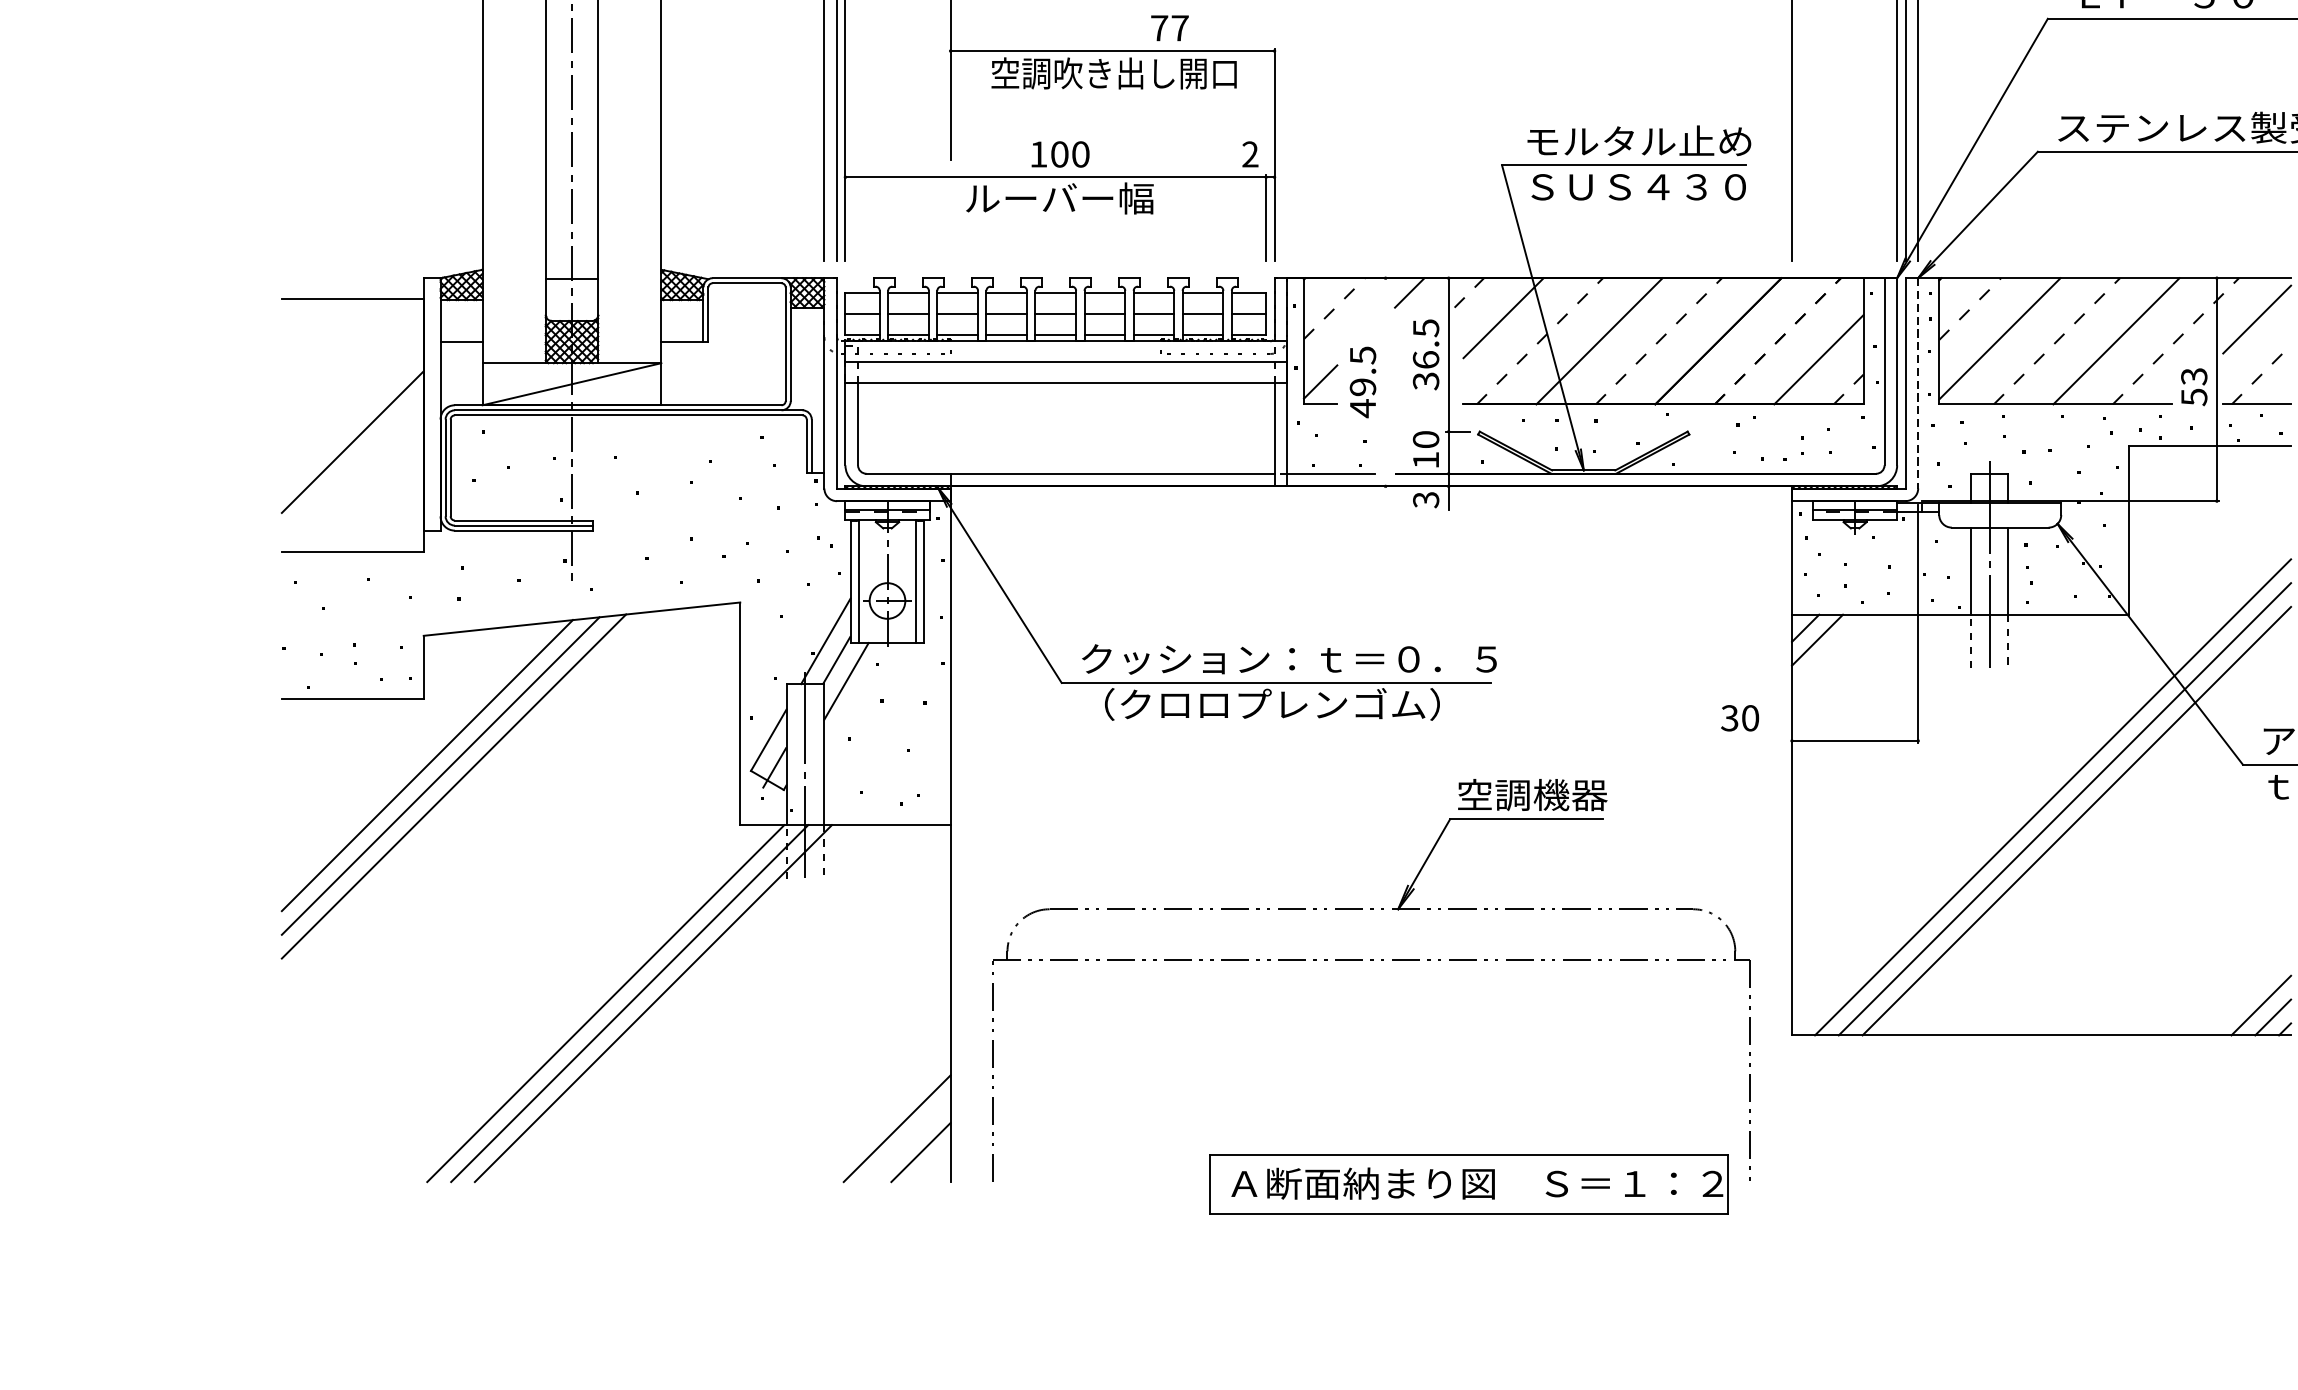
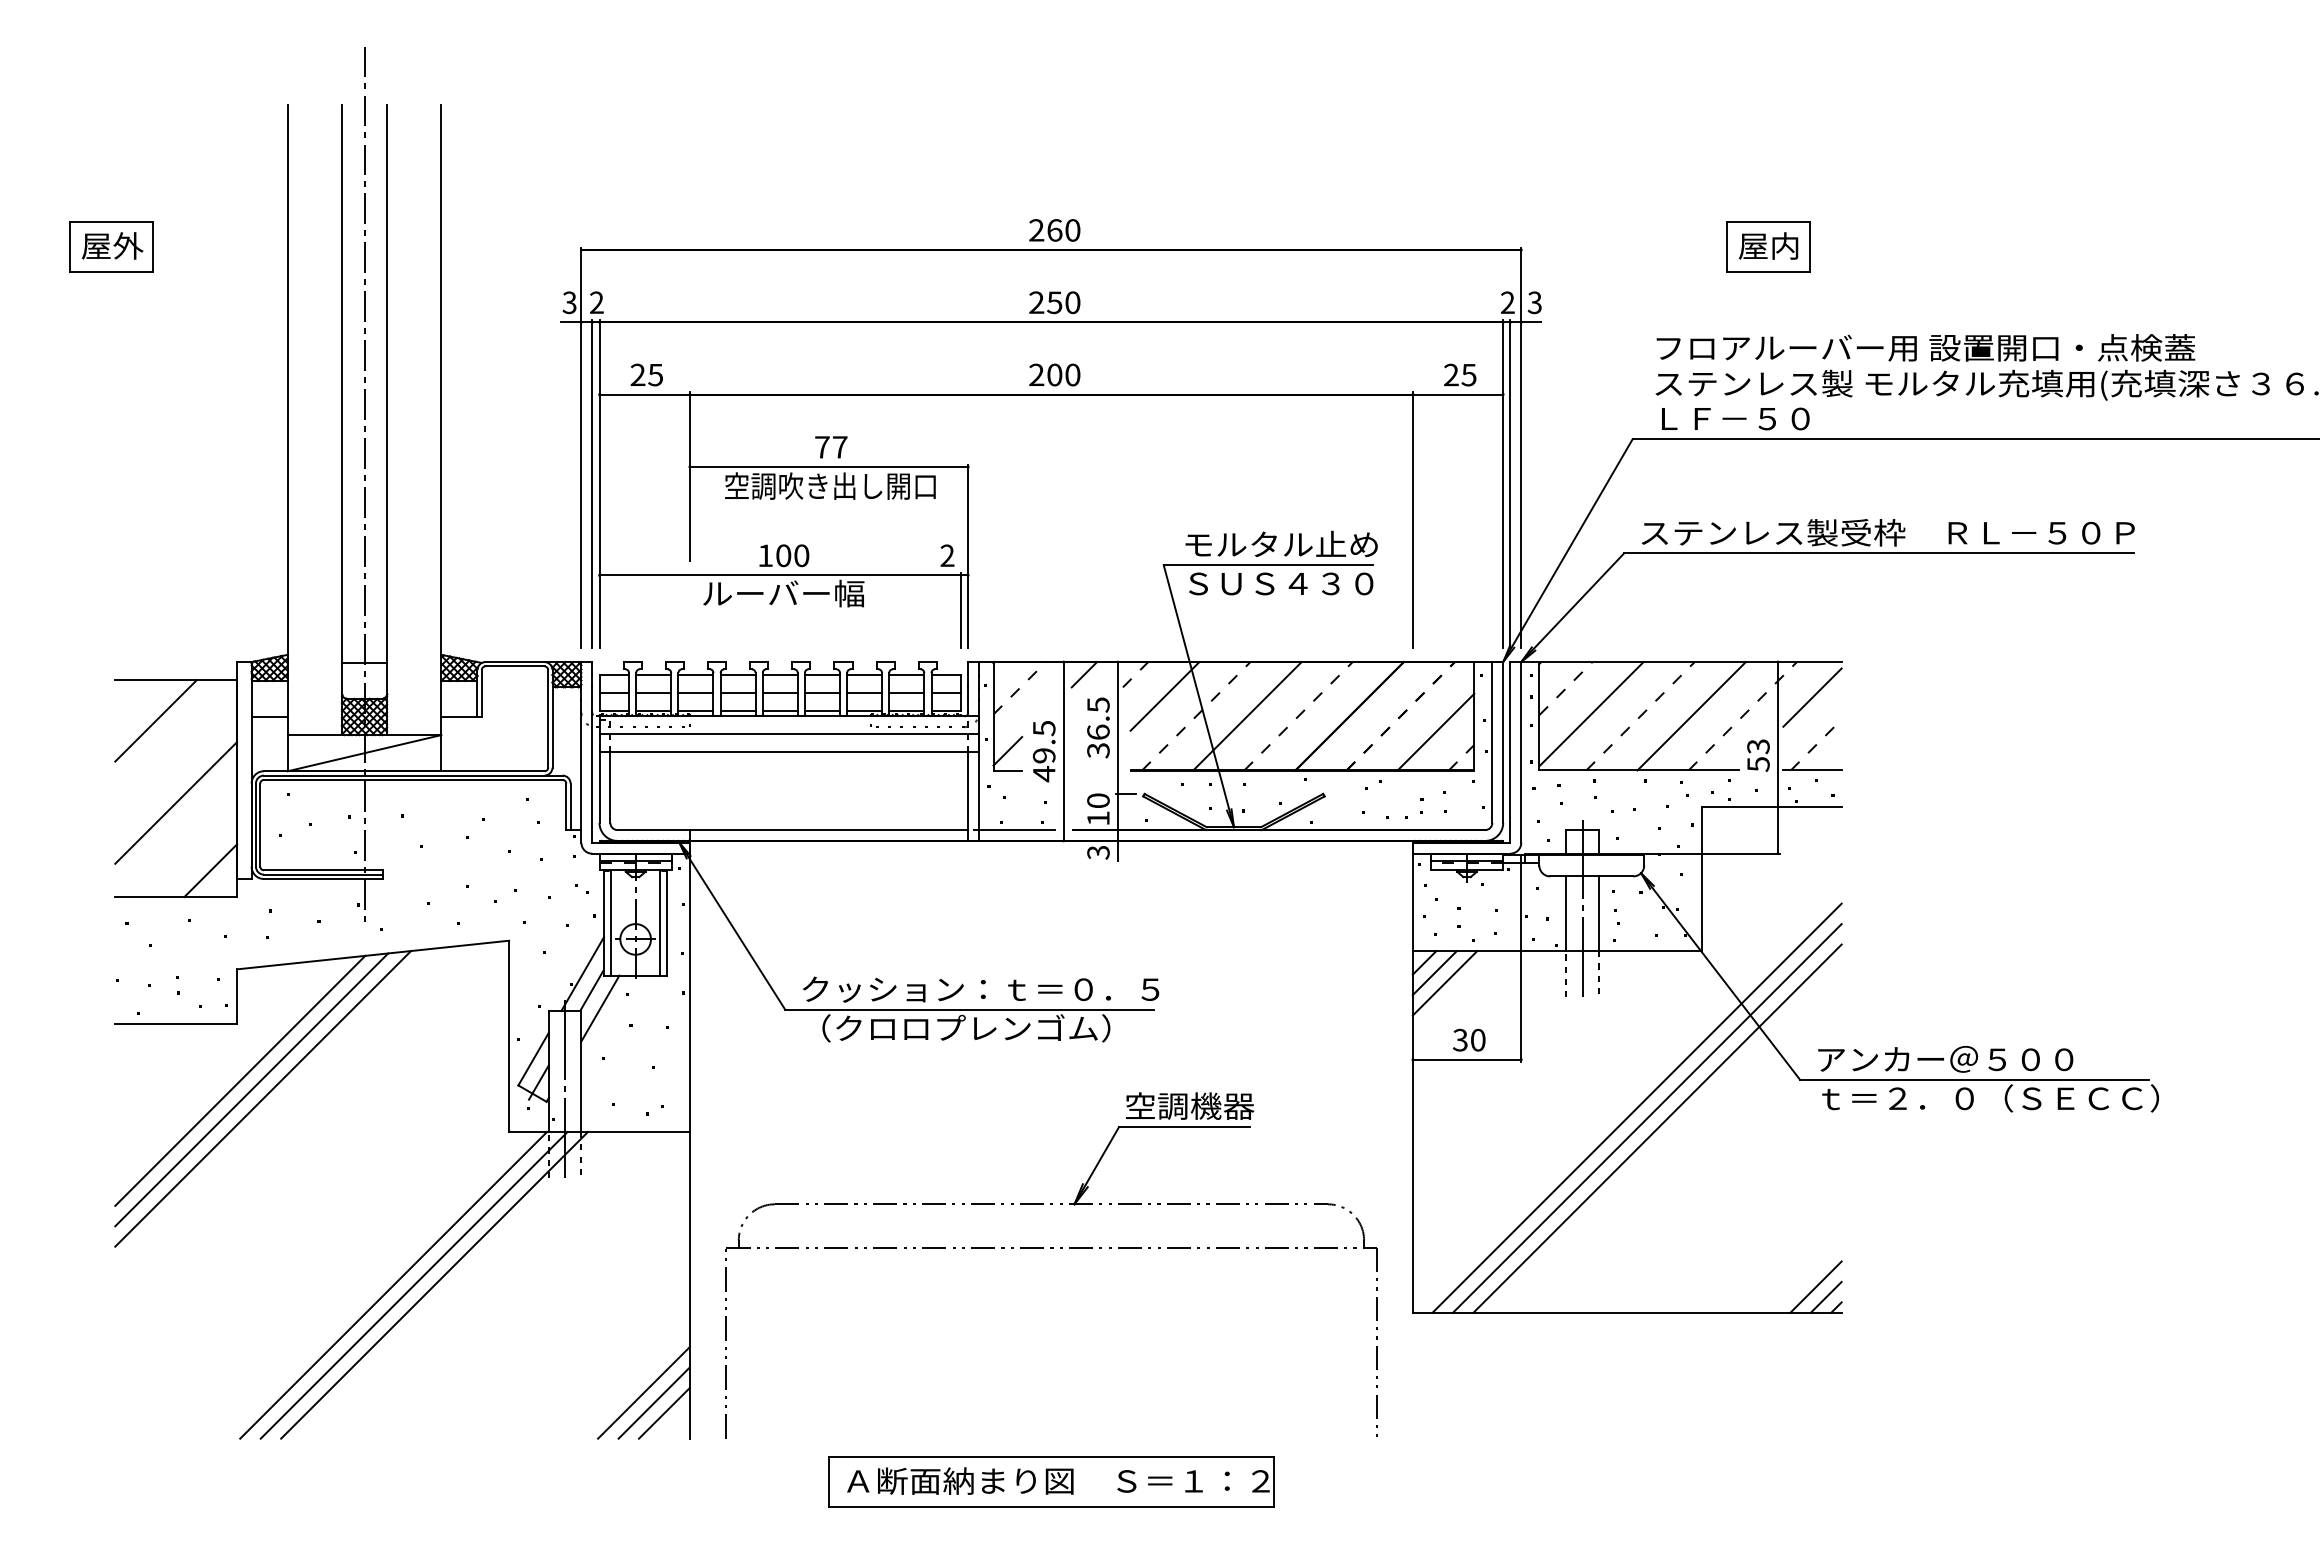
text: (1170, 28) -> (831, 447), moved
line: (328, 346) -> (155, 720), added
line: (1385, 382) -> (1063, 751), added
line: (1918, 383) -> (1521, 752), dashed -> solid
line: (392, 520) -> (210, 870), added
line: (1828, 652) -> (1444, 983), added
text: (1739, 717) -> (1468, 1039), moved
line: (908, 1139) -> (653, 1402), added
part: (1469, 1184) -> (1051, 1481), moved

